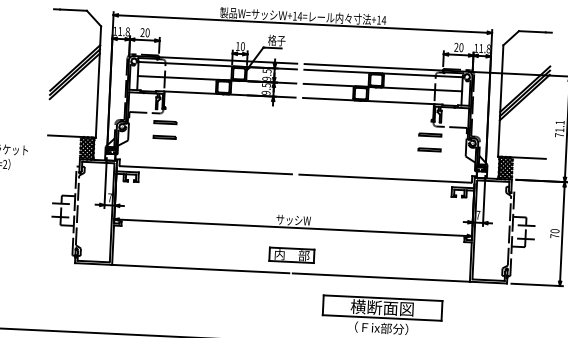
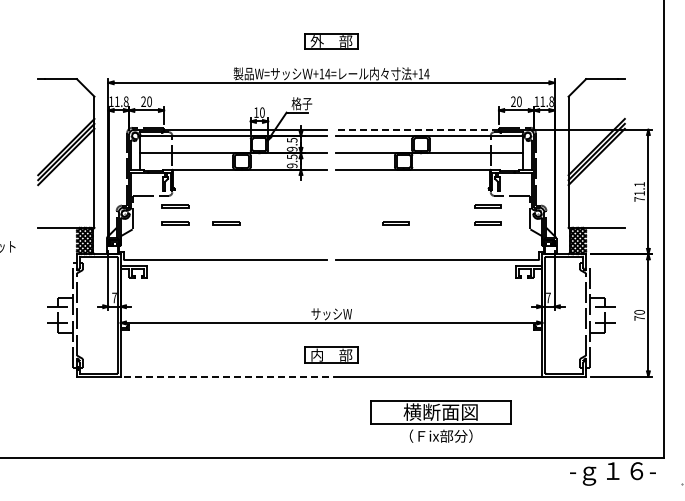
line: (373, 67) -> (417, 129), solid -> dashed
line: (208, 138) -> (226, 222), added
line: (351, 145) -> (395, 222), added
line: (200, 268) -> (224, 376), solid -> dashed

